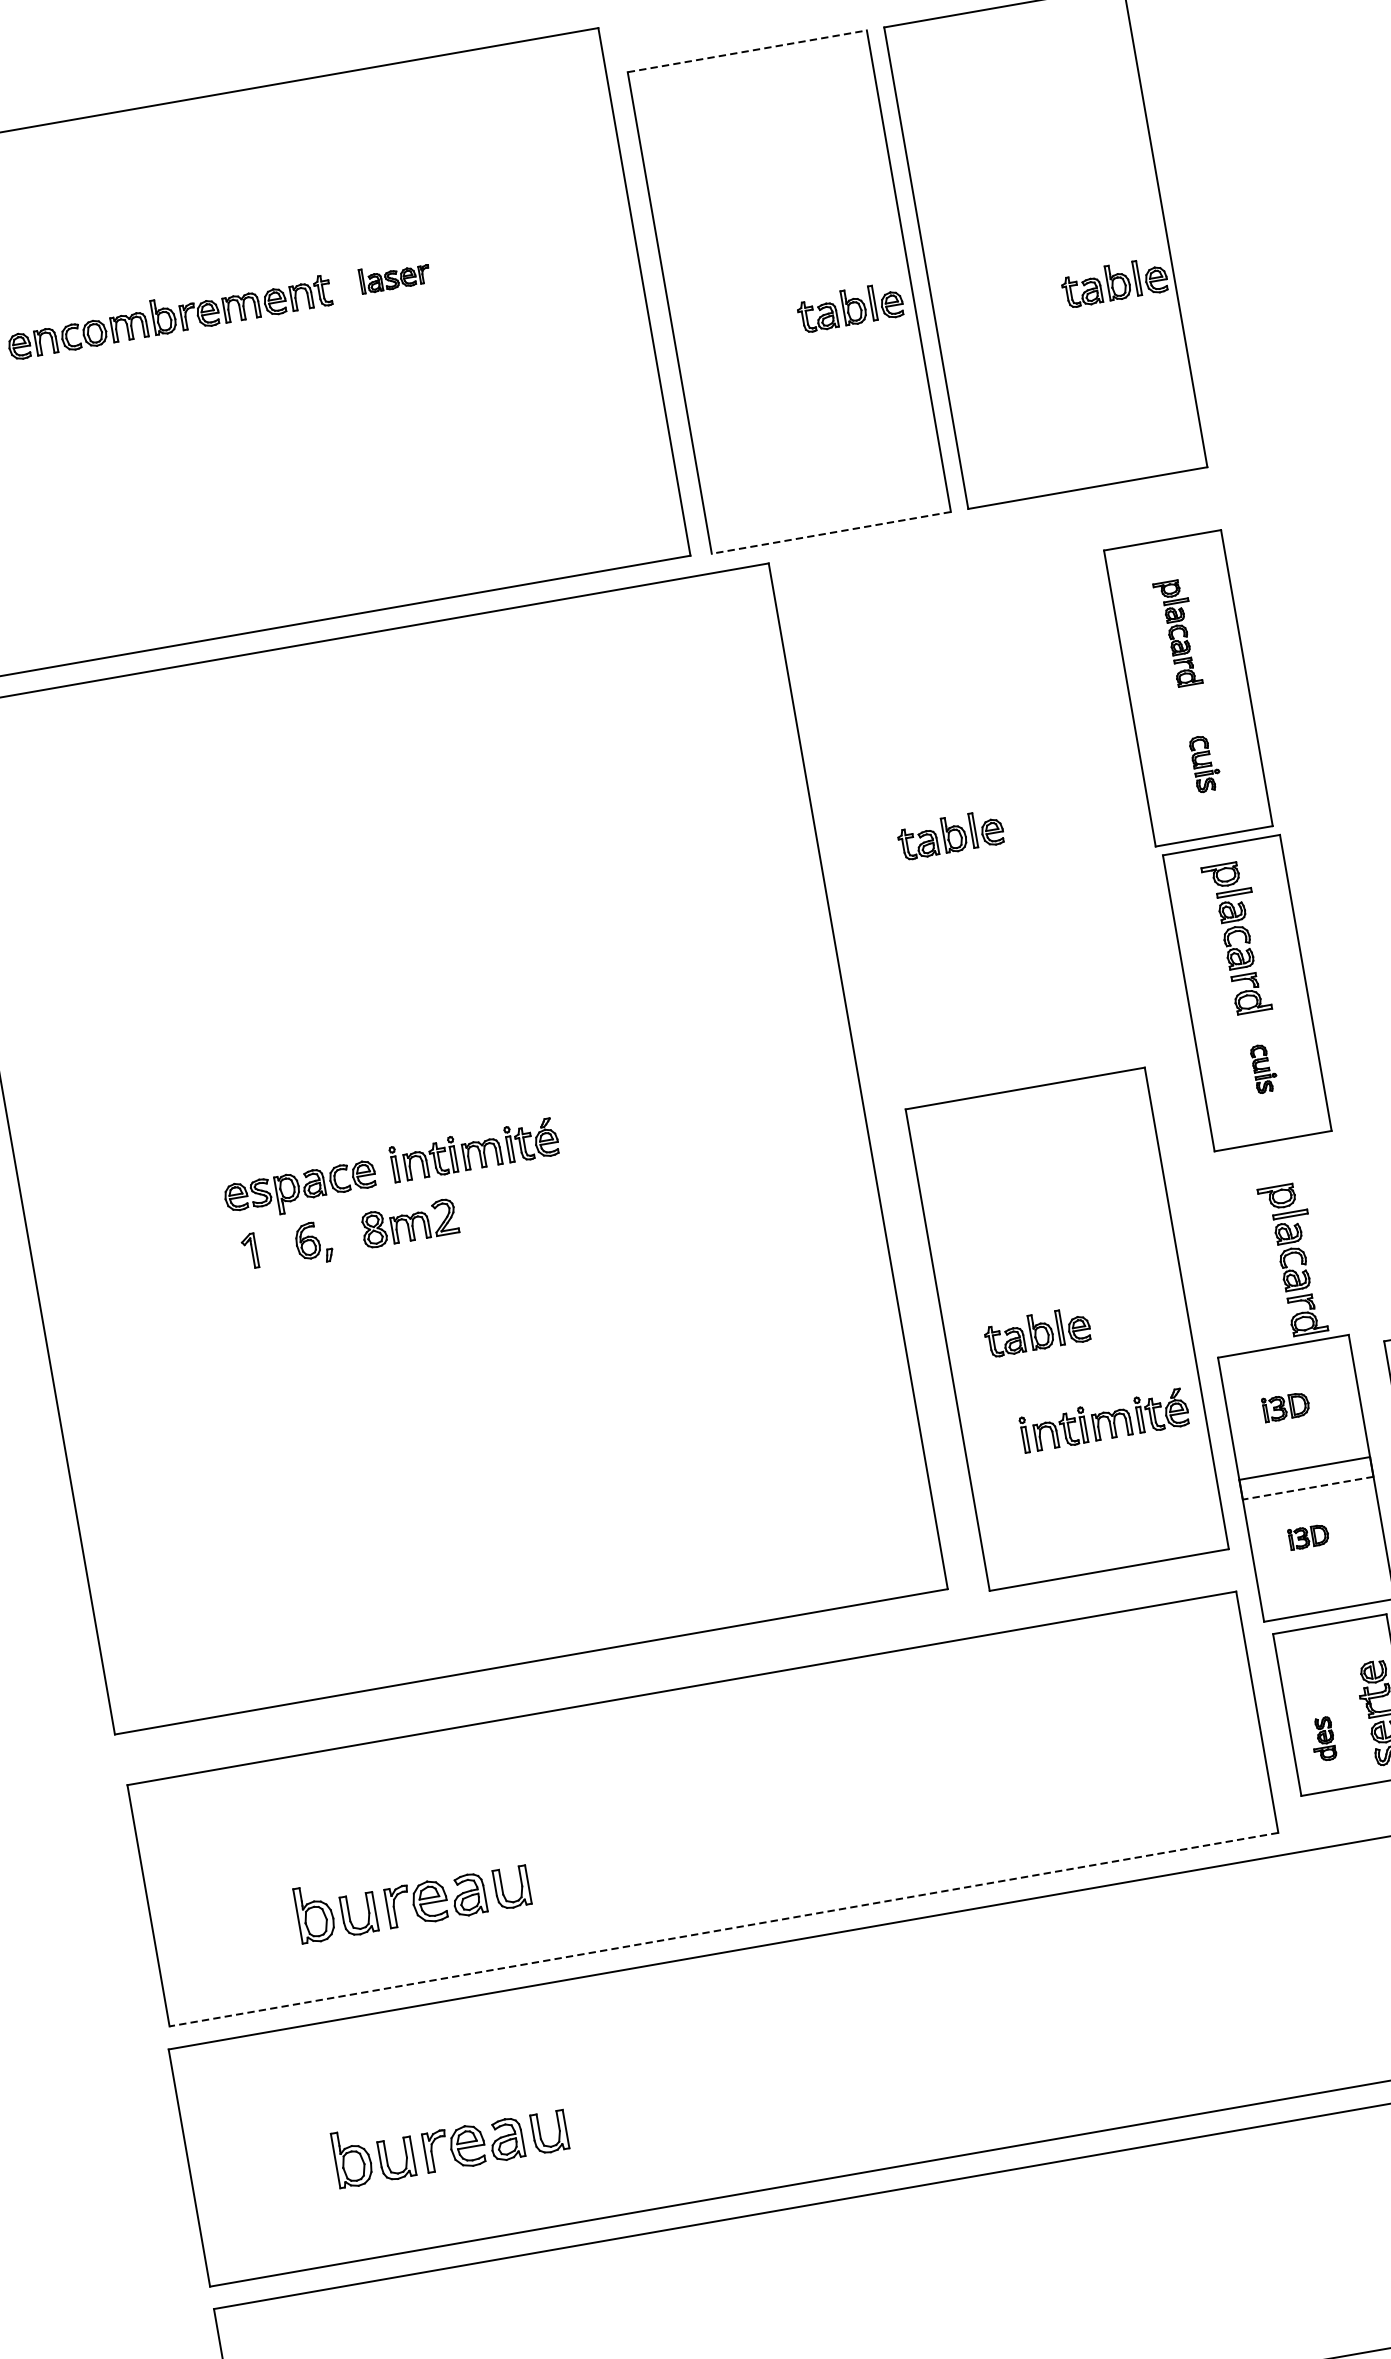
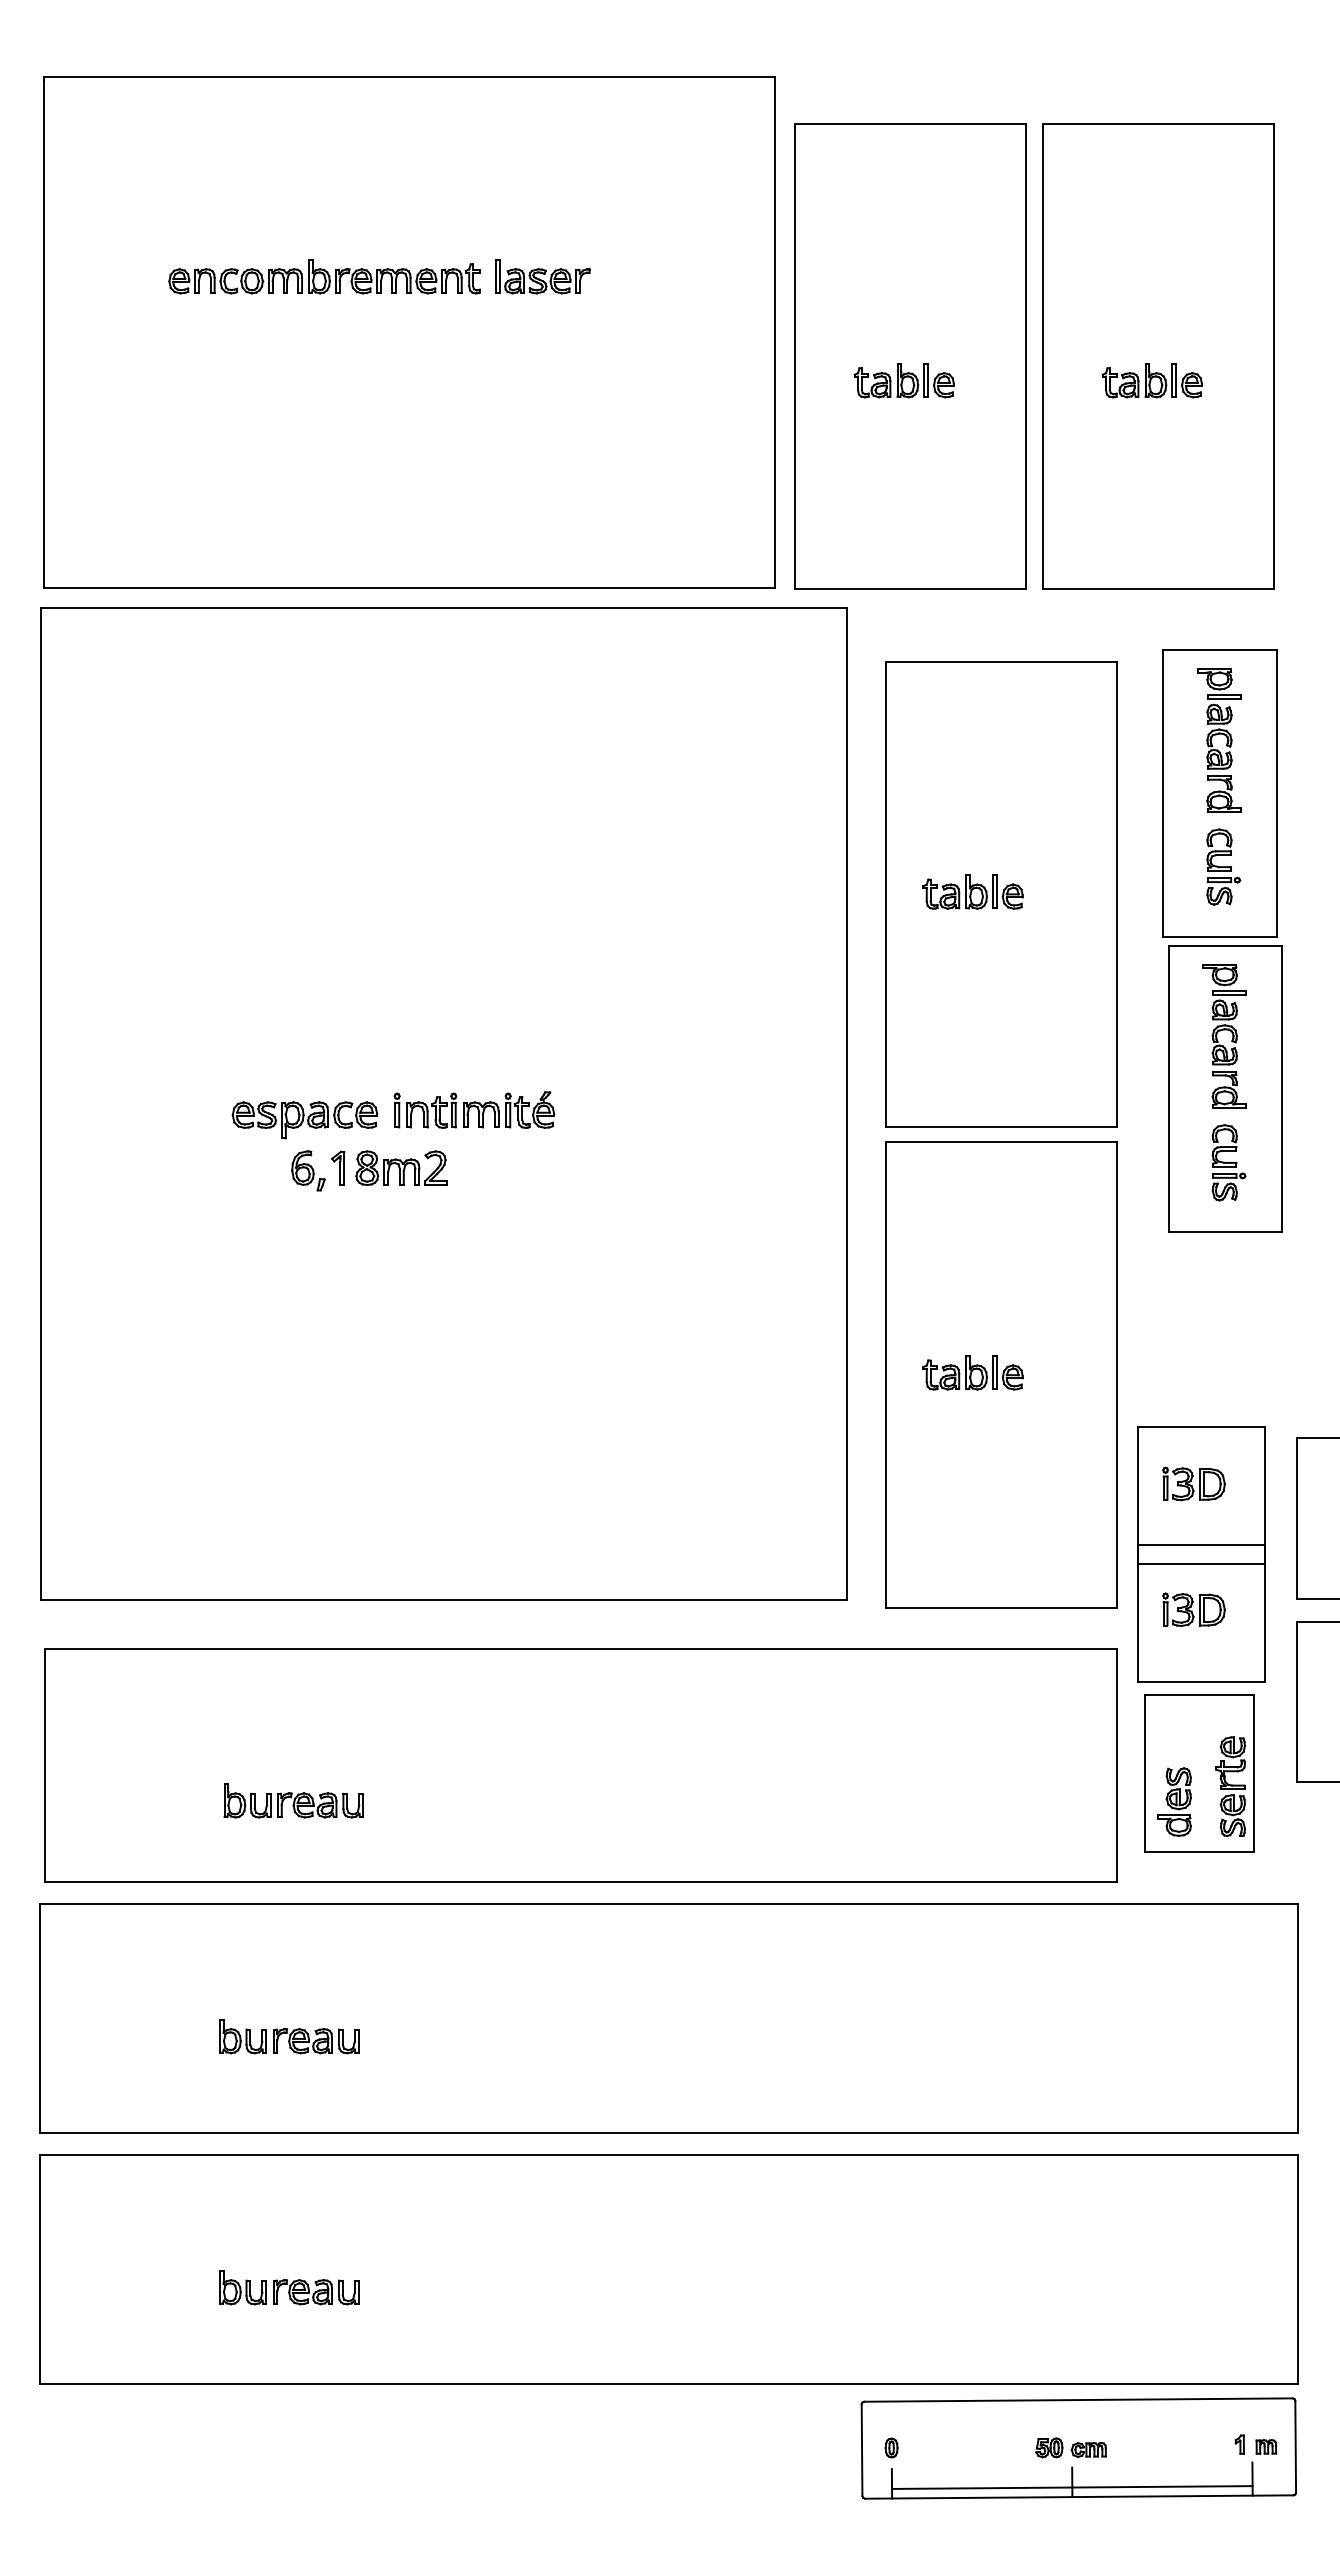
line: (747, 51) -> (910, 123), dashed -> solid
part: (394, 275) -> (542, 276), size x1.43
part: (1113, 282) -> (1151, 380), moved
part: (849, 307) -> (903, 380), moved
line: (831, 533) -> (910, 589), dashed -> solid
part: (1178, 633) -> (1219, 740), size x1.43
part: (1205, 763) -> (1223, 866), size x1.43
part: (980, 832) -> (1001, 894), added
part: (1263, 1068) -> (1228, 1162), size x1.67
part: (250, 1250) -> (338, 1167), moved
part: (1292, 1260) -> (1224, 1347), removed
part: (1285, 1406) -> (1193, 1483), size x1.43
part: (1103, 1420) -> (1020, 1466), removed
line: (1307, 1488) -> (1200, 1563), dashed -> solid
part: (1308, 1536) -> (1193, 1609), size x1.67
part: (1323, 1738) -> (1174, 1801), size x1.67
part: (411, 1896) -> (293, 1800), size x0.62
line: (723, 1929) -> (580, 1882), dashed -> solid
part: (450, 2141) -> (289, 2036), size x0.62

